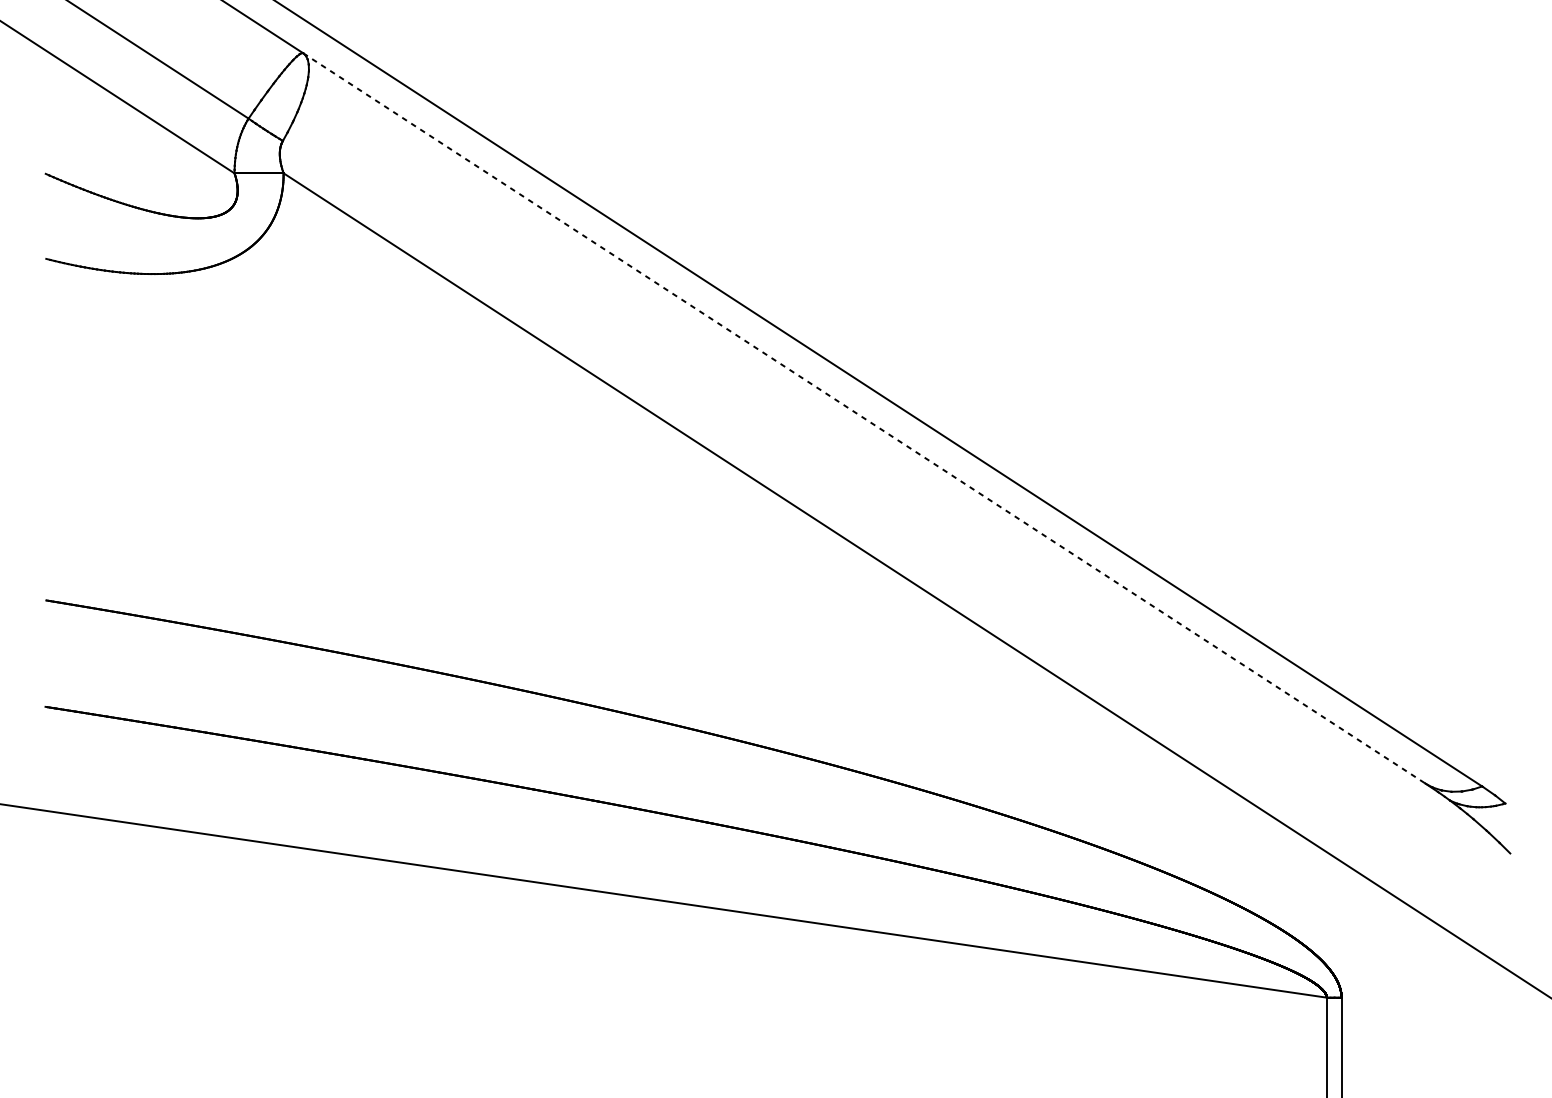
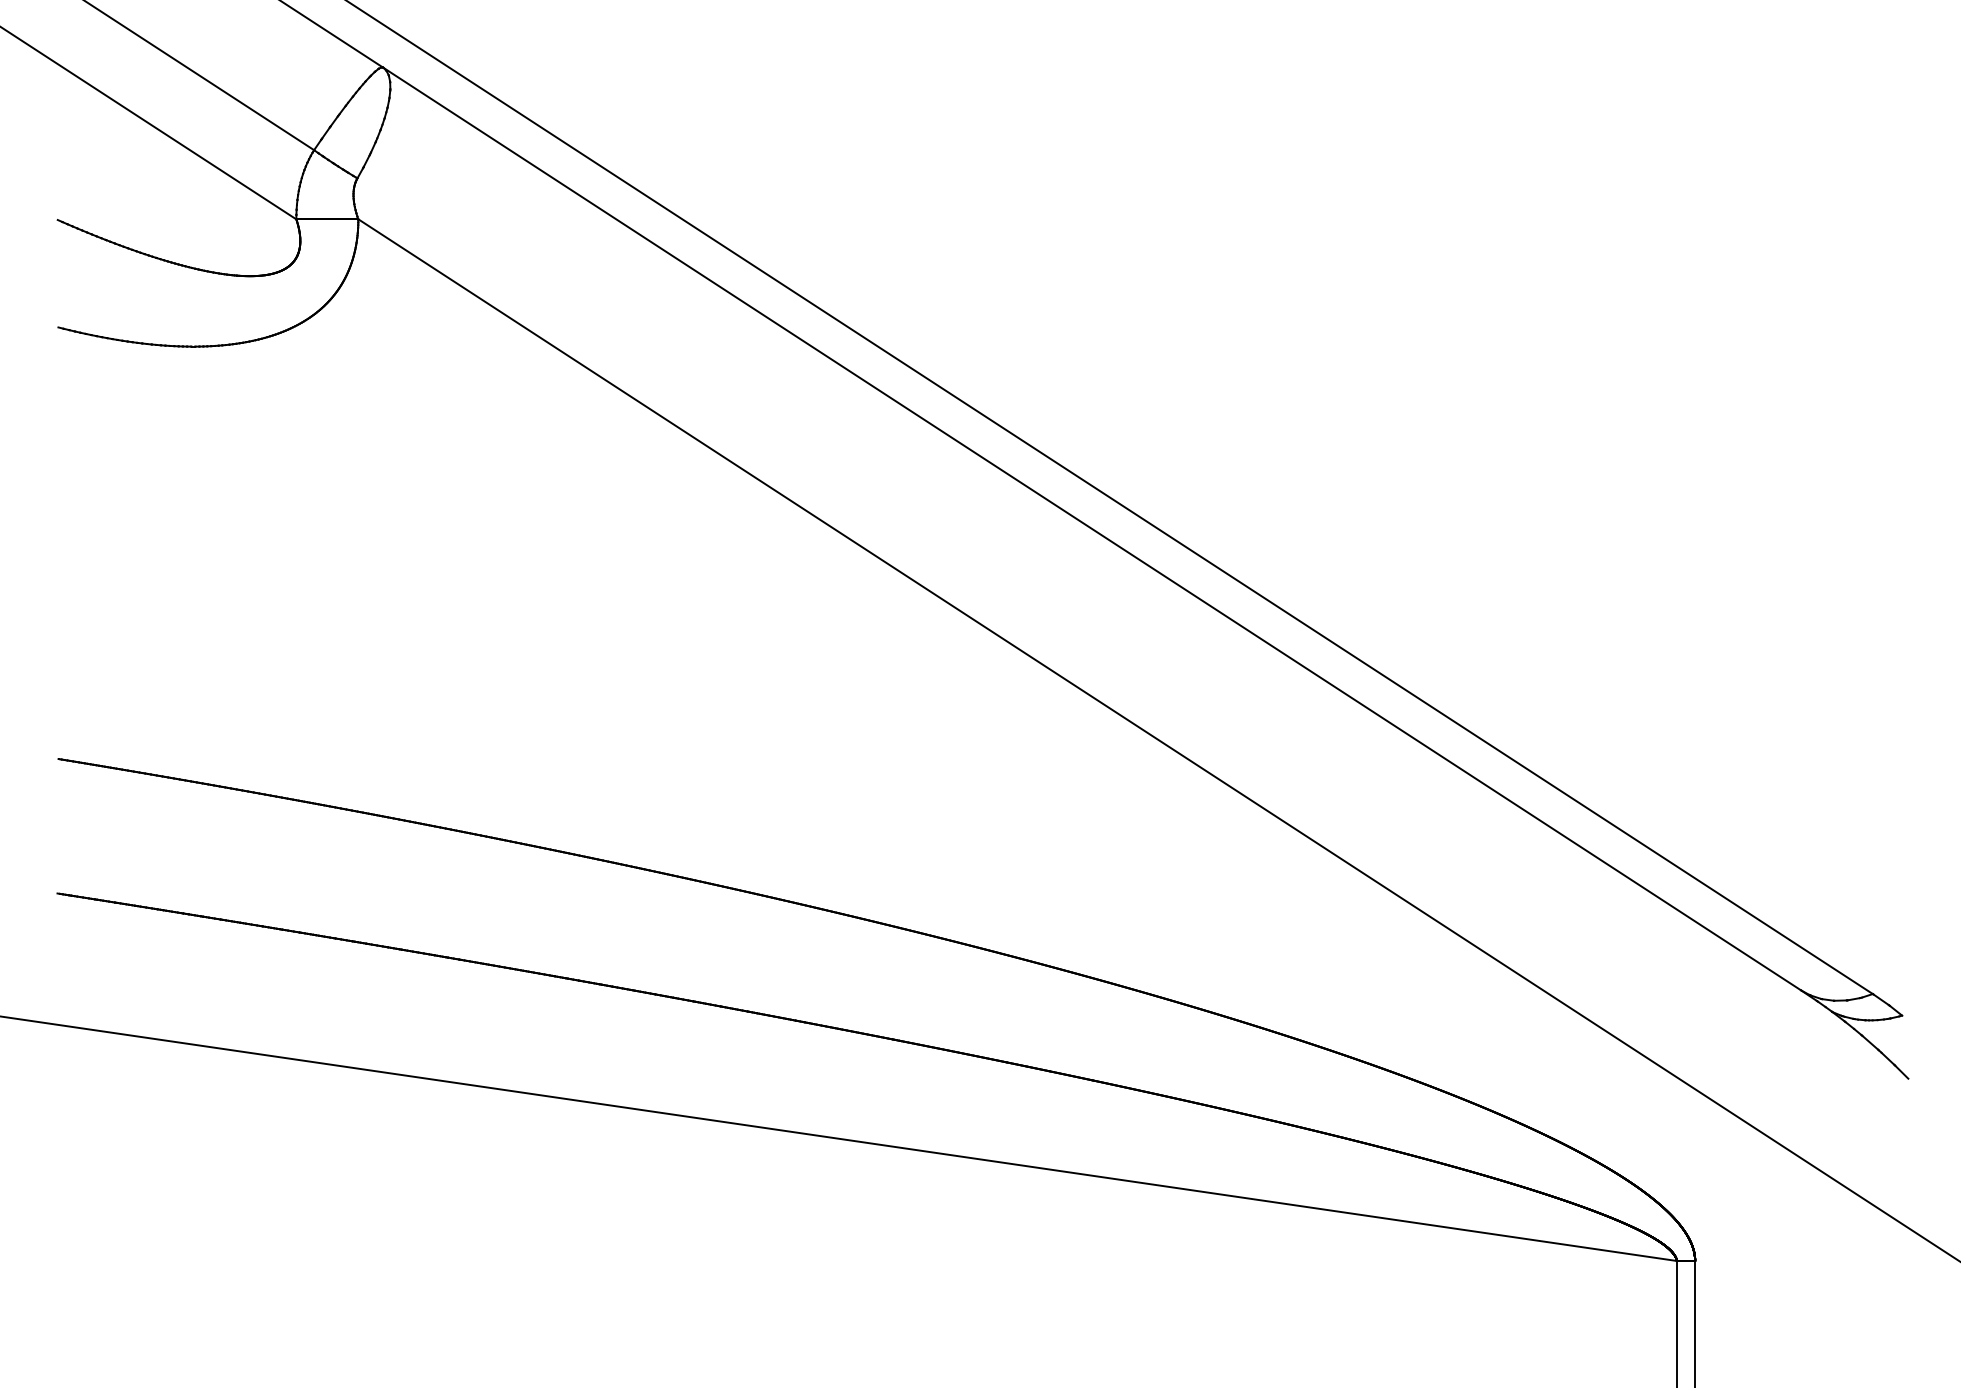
line: (864, 418) -> (1092, 528), dashed -> solid

